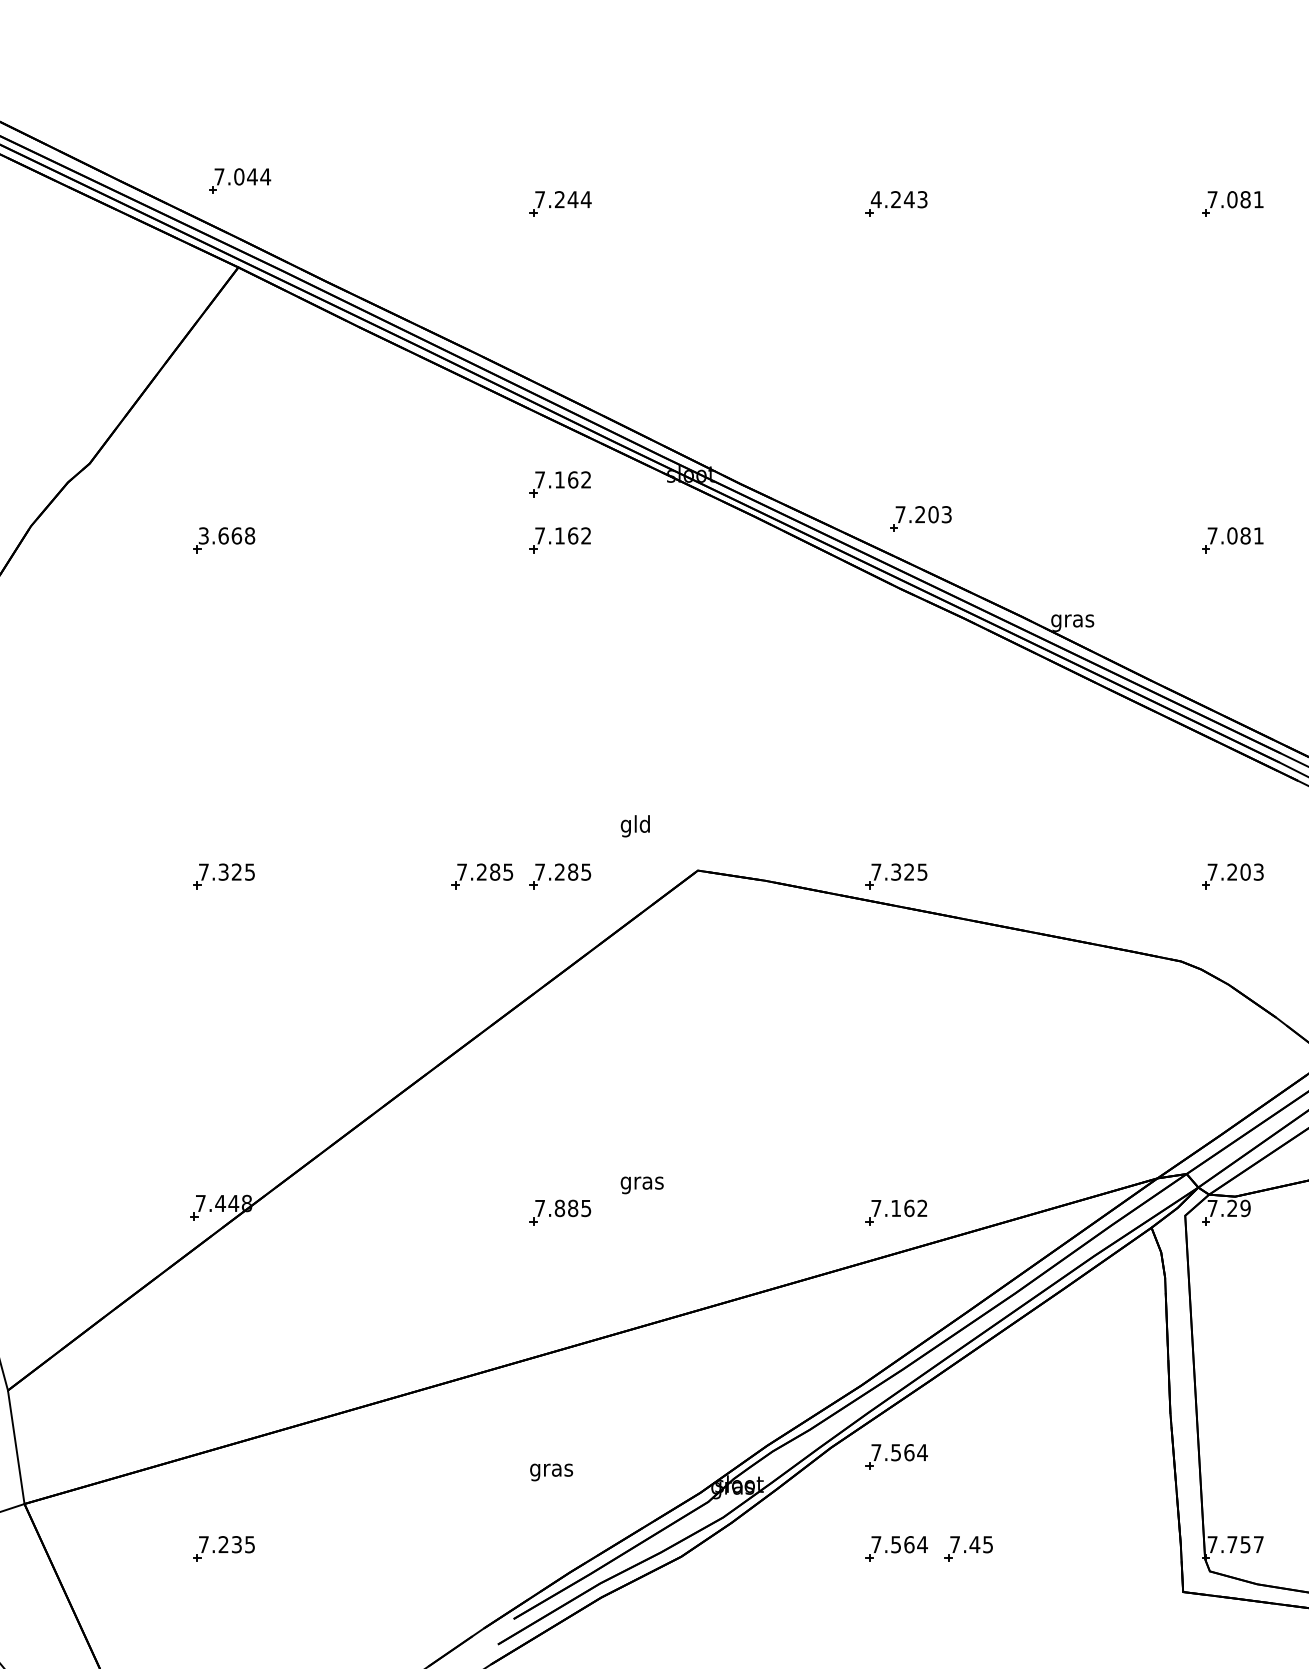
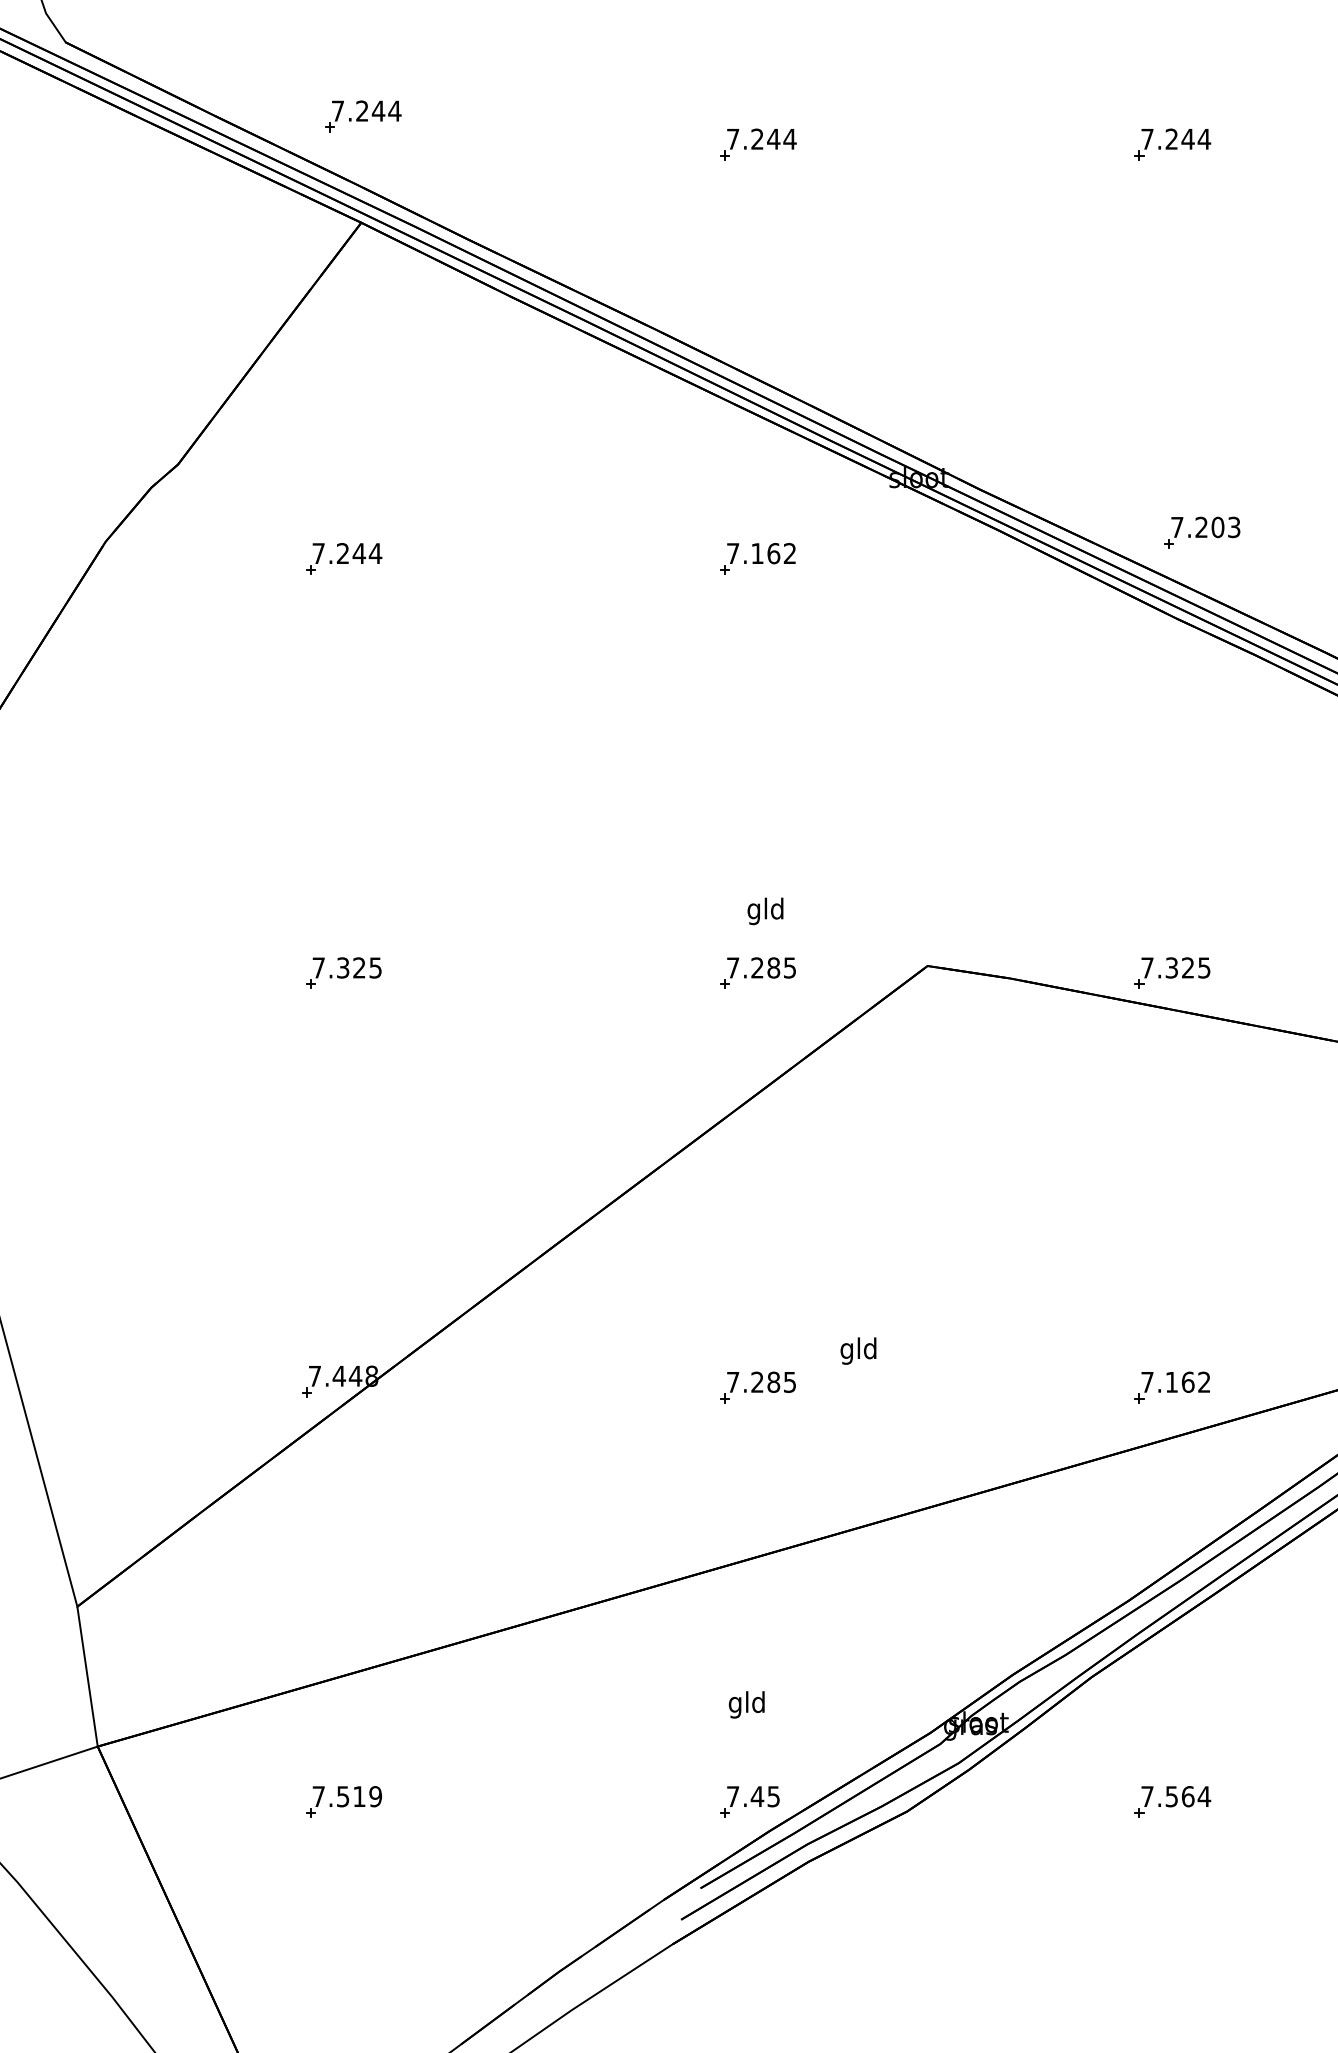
text: (239, 176) -> (362, 110), 7.044 -> 7.244
text: (898, 199) -> (1174, 139), 4.243 -> 7.244
part: (559, 484) -> (756, 490), removed
text: (226, 535) -> (346, 553), 3.668 -> 7.244
text: (634, 826) -> (764, 911), moved
part: (482, 876) -> (662, 973), removed
text: (641, 1183) -> (858, 1351), gras -> gld
text: (559, 1208) -> (756, 1382), 7.885 -> 7.285
part: (896, 1456) -> (1172, 1688), removed
text: (551, 1470) -> (747, 1705), gras -> gld
text: (236, 1544) -> (358, 1796), 7.235 -> 7.519
part: (968, 1548) -> (749, 1801), moved

